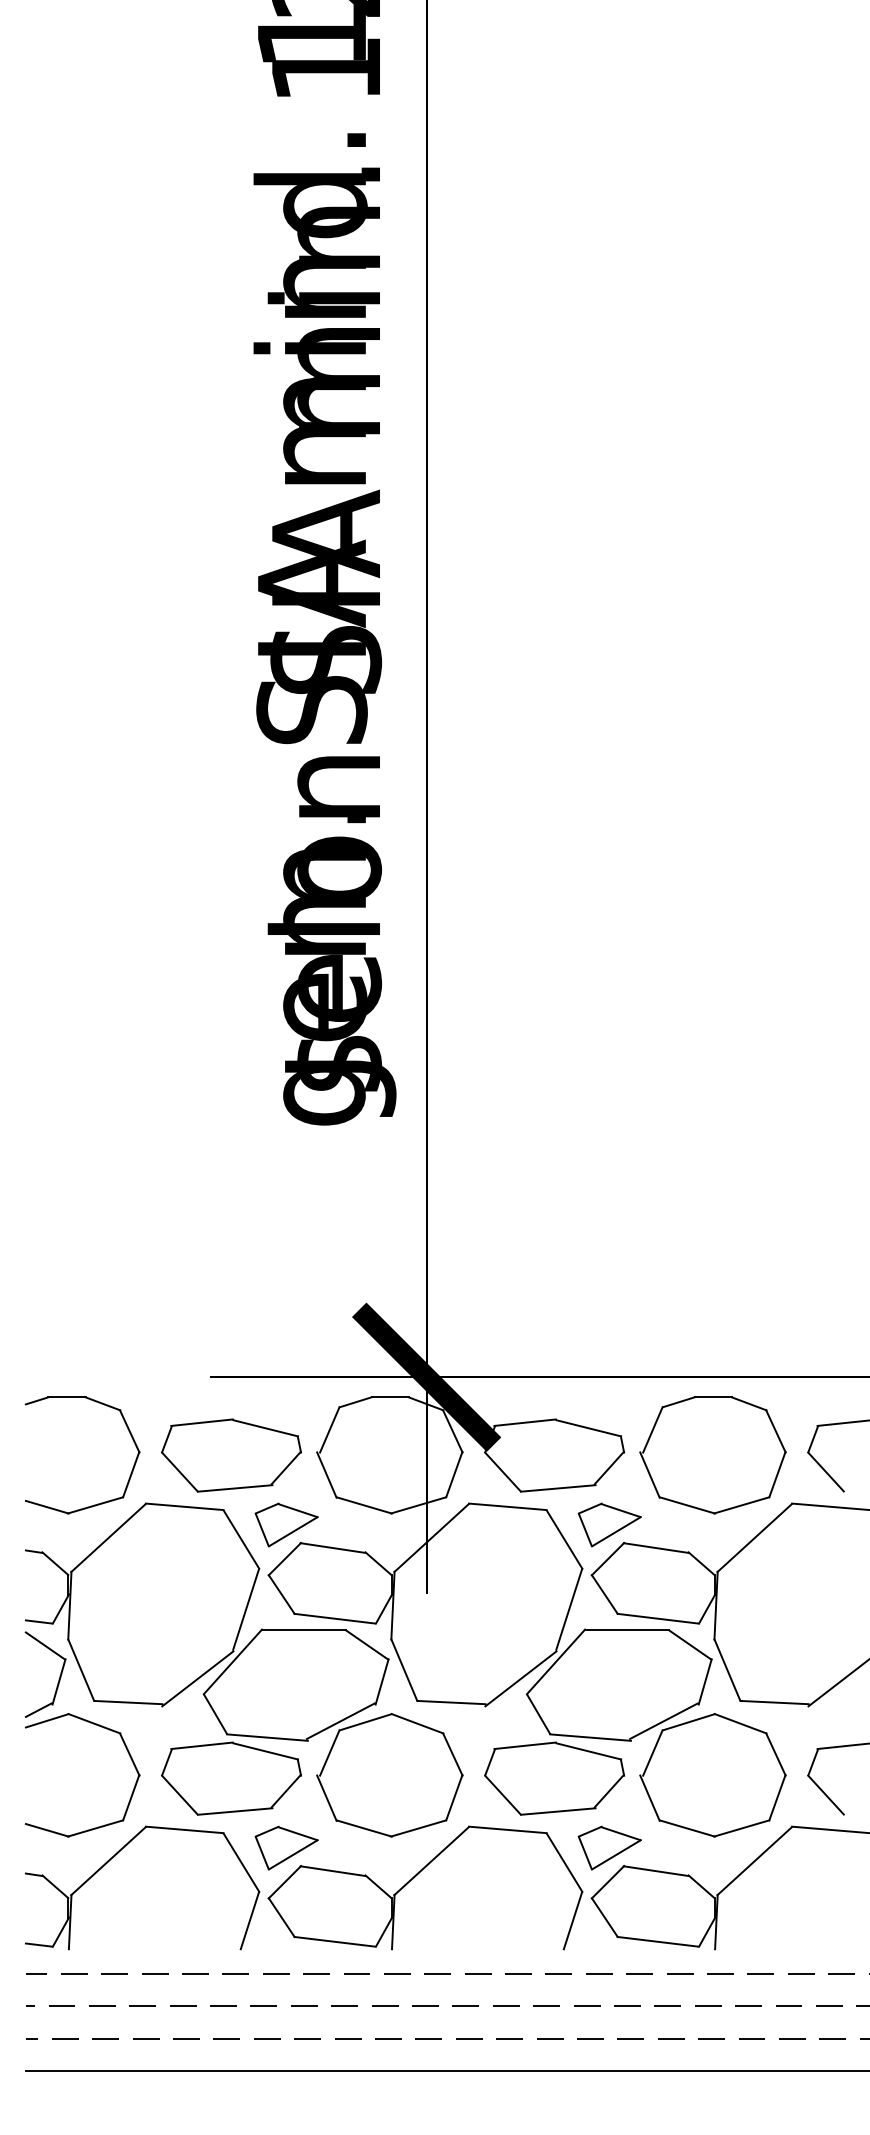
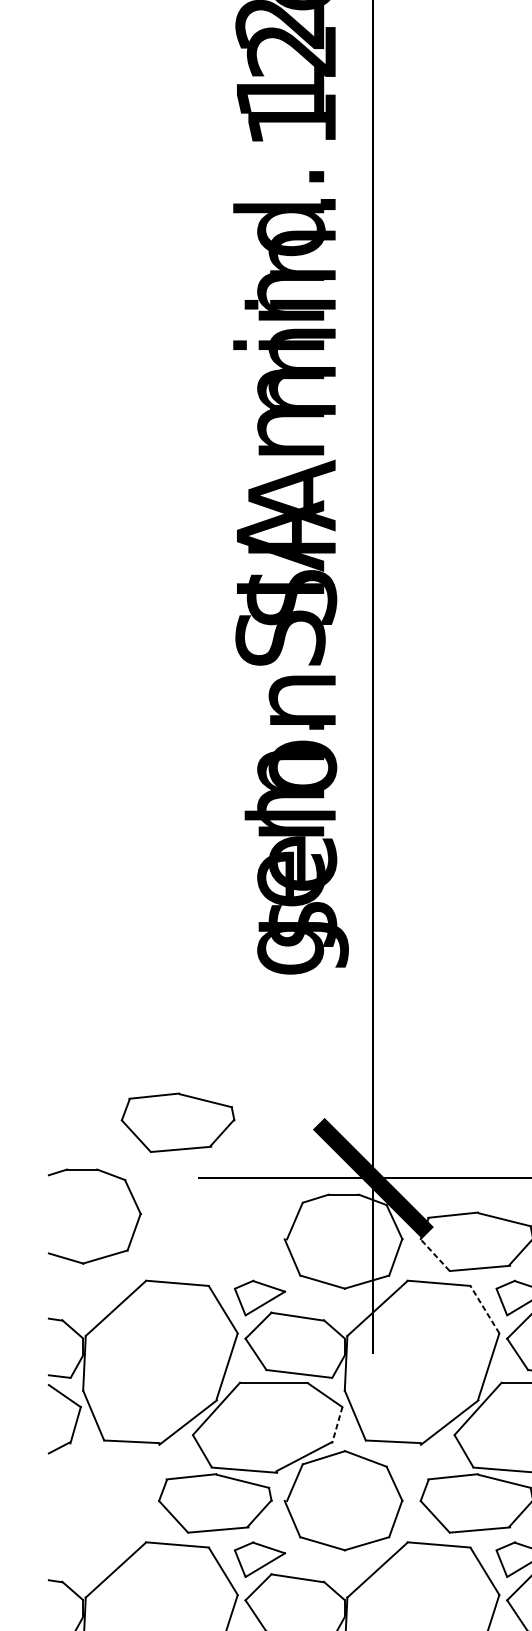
part: (231, 1455) -> (178, 1122), moved
line: (502, 1471) -> (434, 1254), solid -> dashed
part: (97, 1503) -> (106, 1255), moved
line: (564, 1539) -> (484, 1309), solid -> dashed
line: (382, 1681) -> (337, 1424), solid -> dashed
part: (127, 1752) -> (131, 1482), removed

